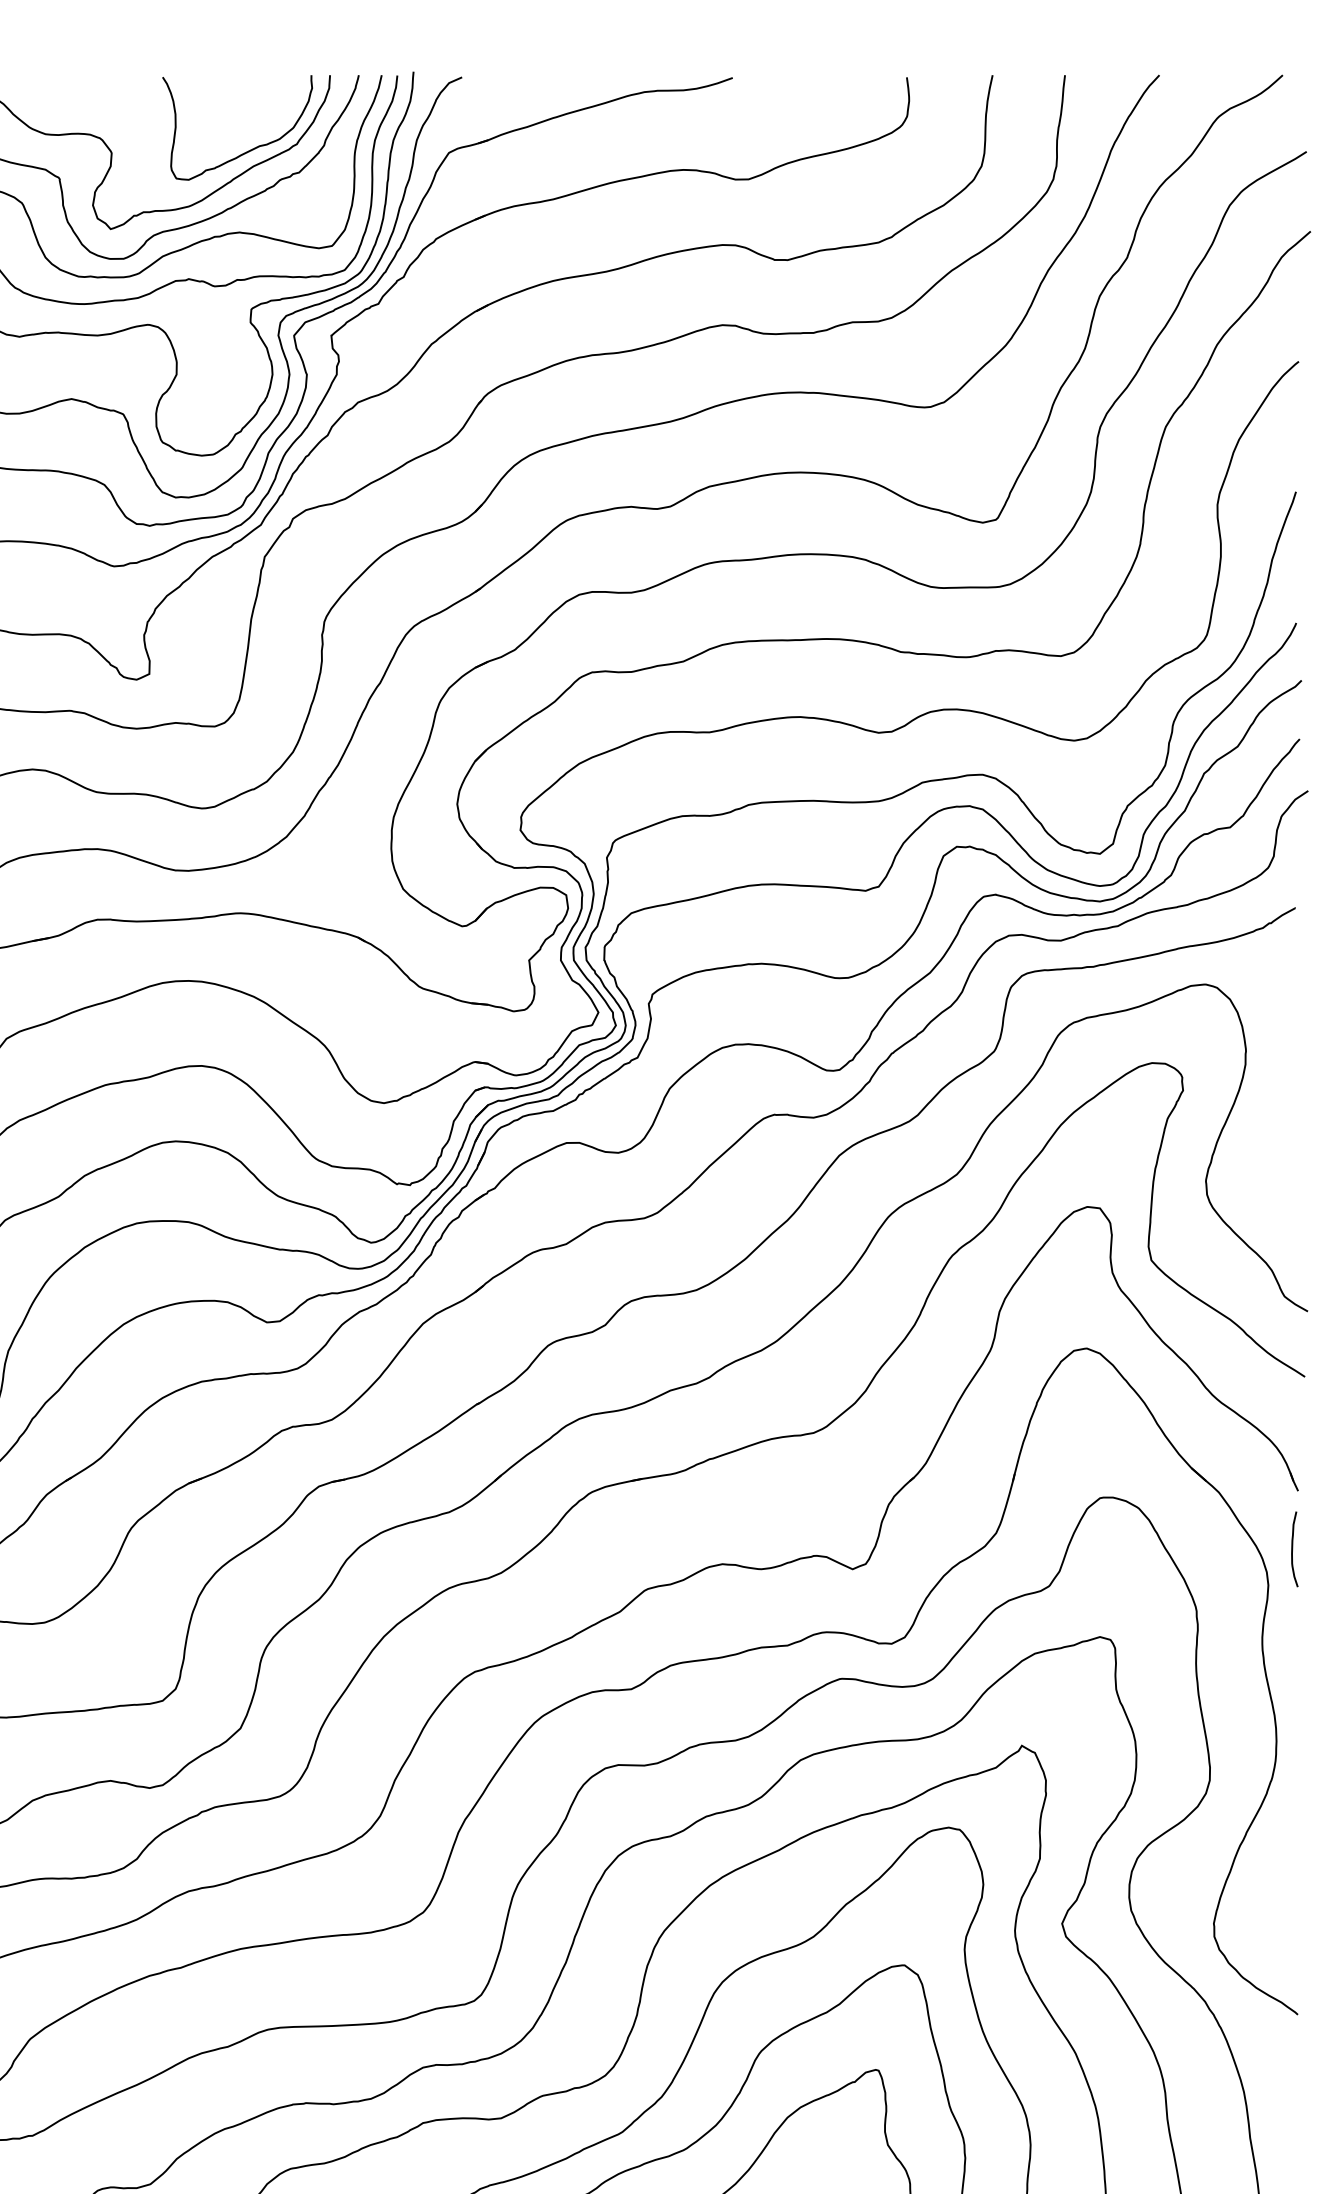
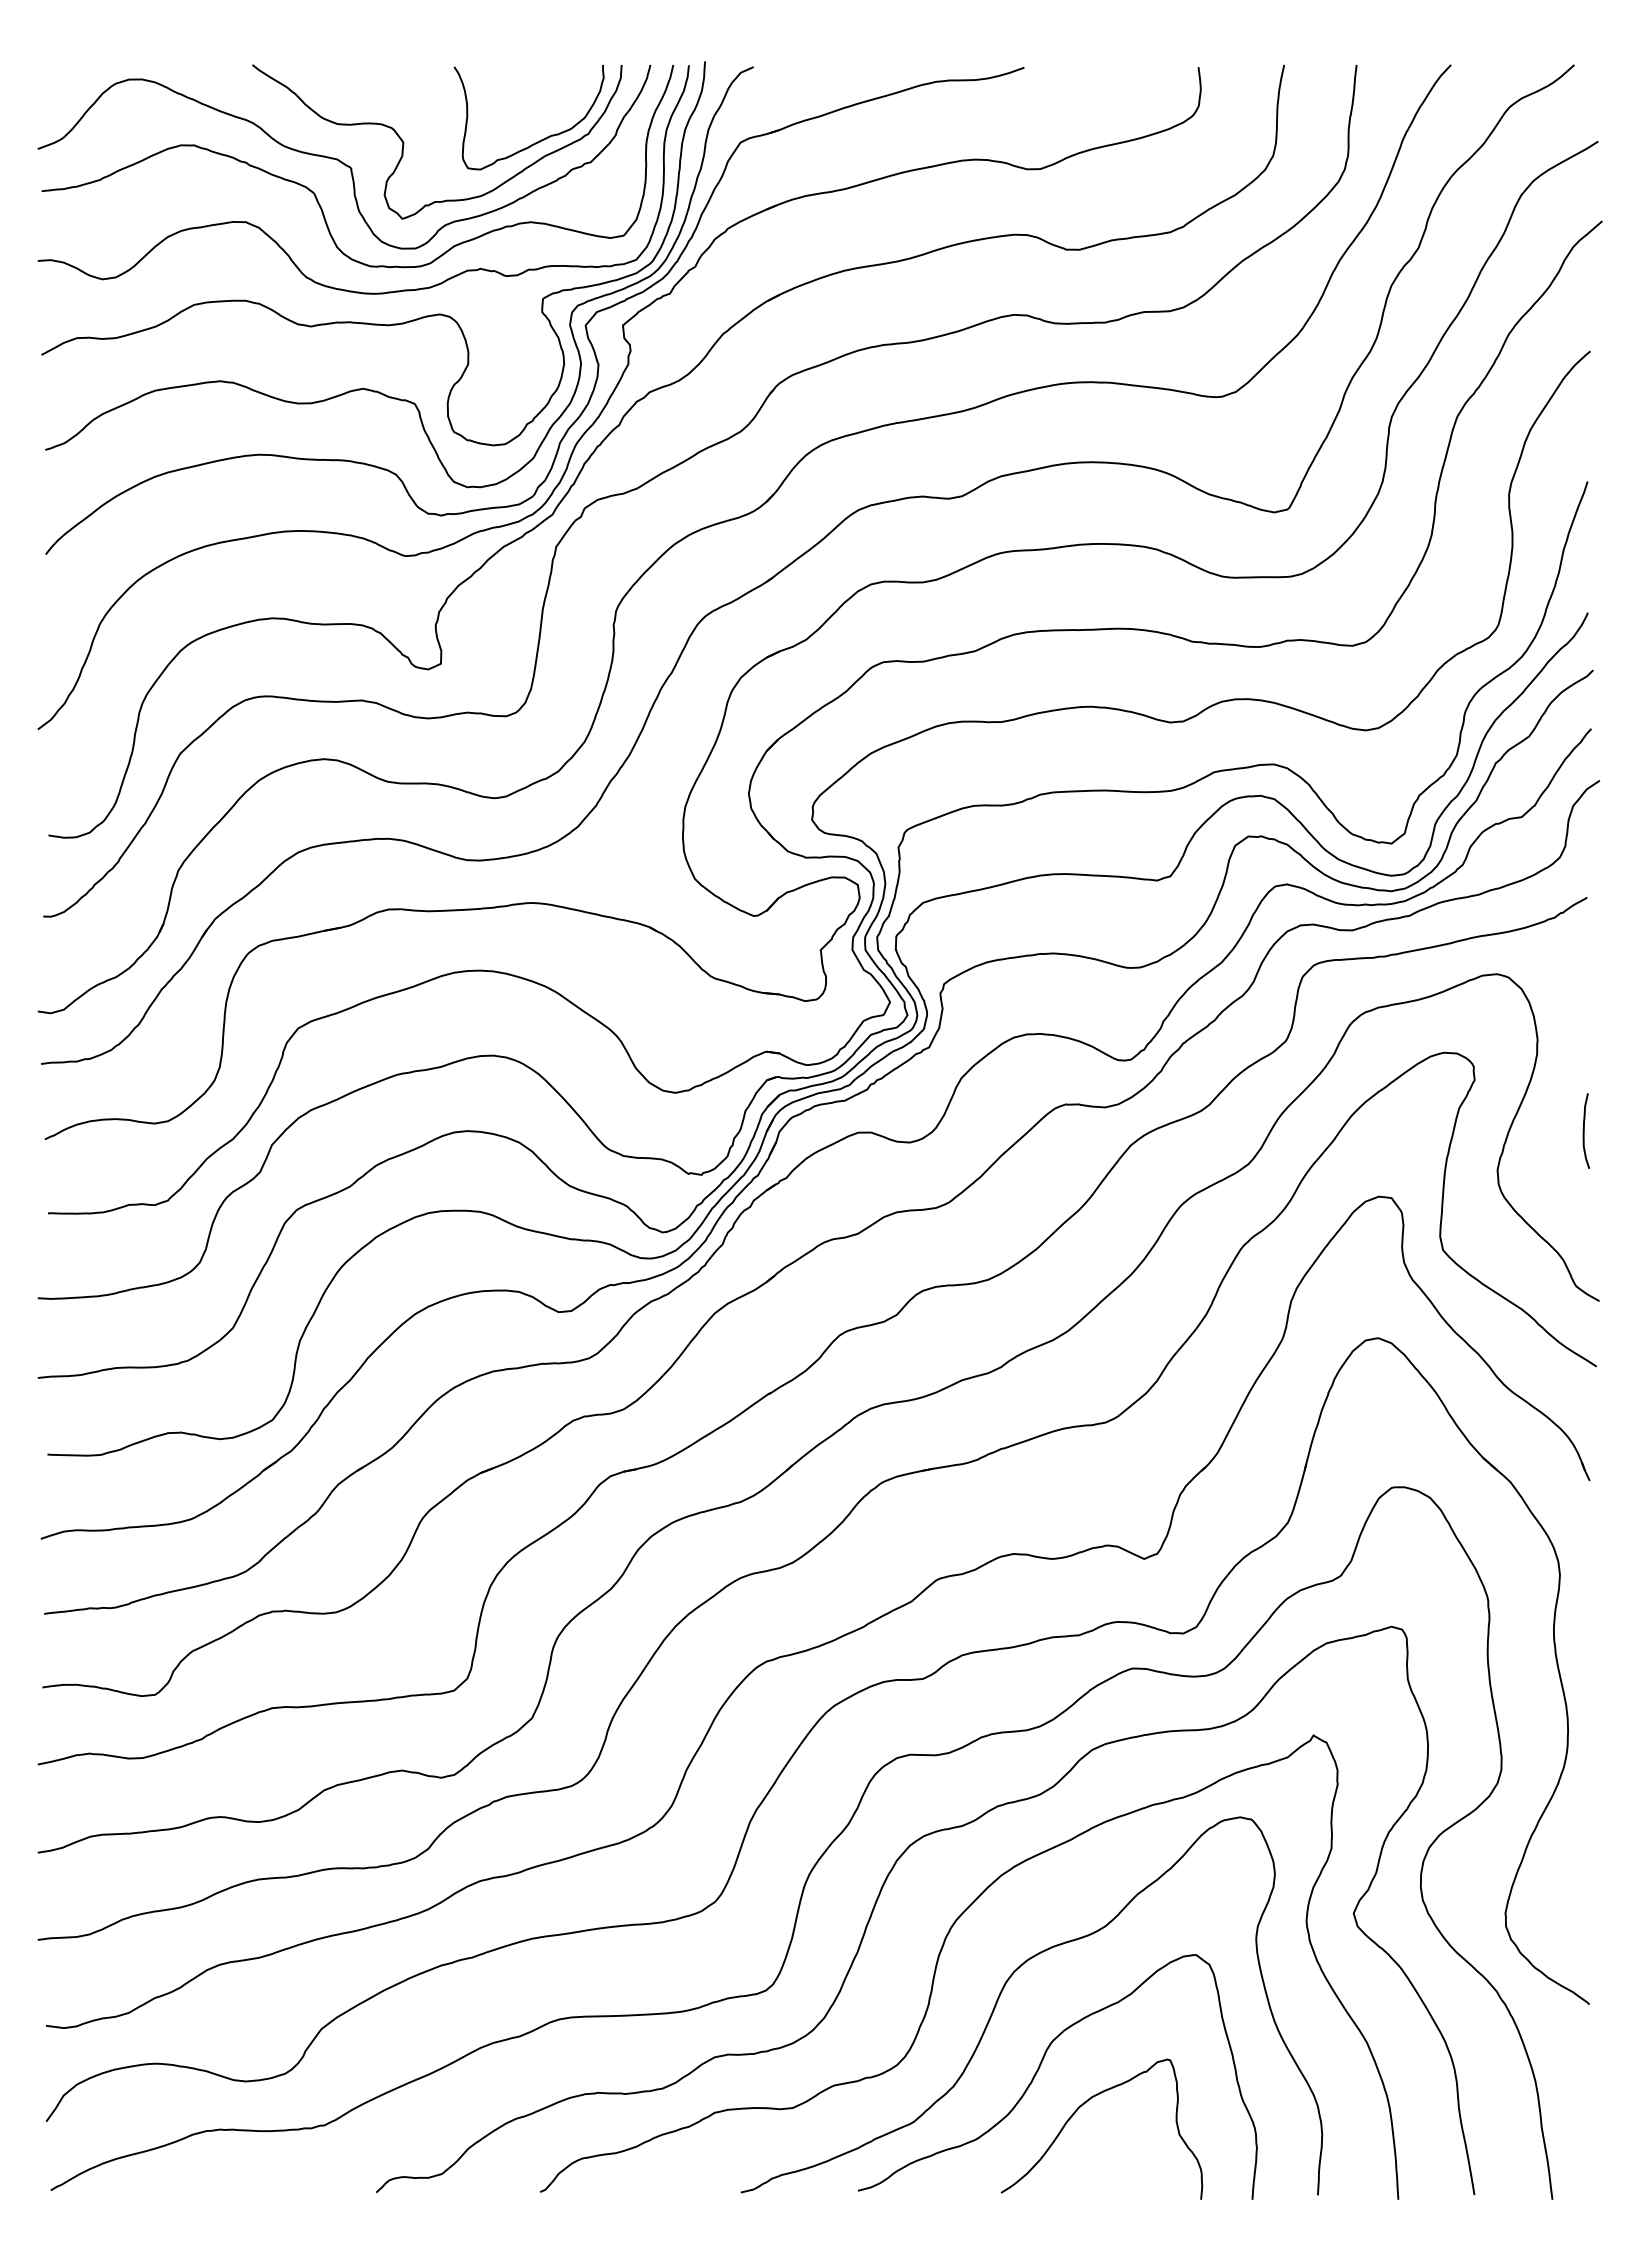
curve: (1292, 1548) -> (1584, 1130), moved

